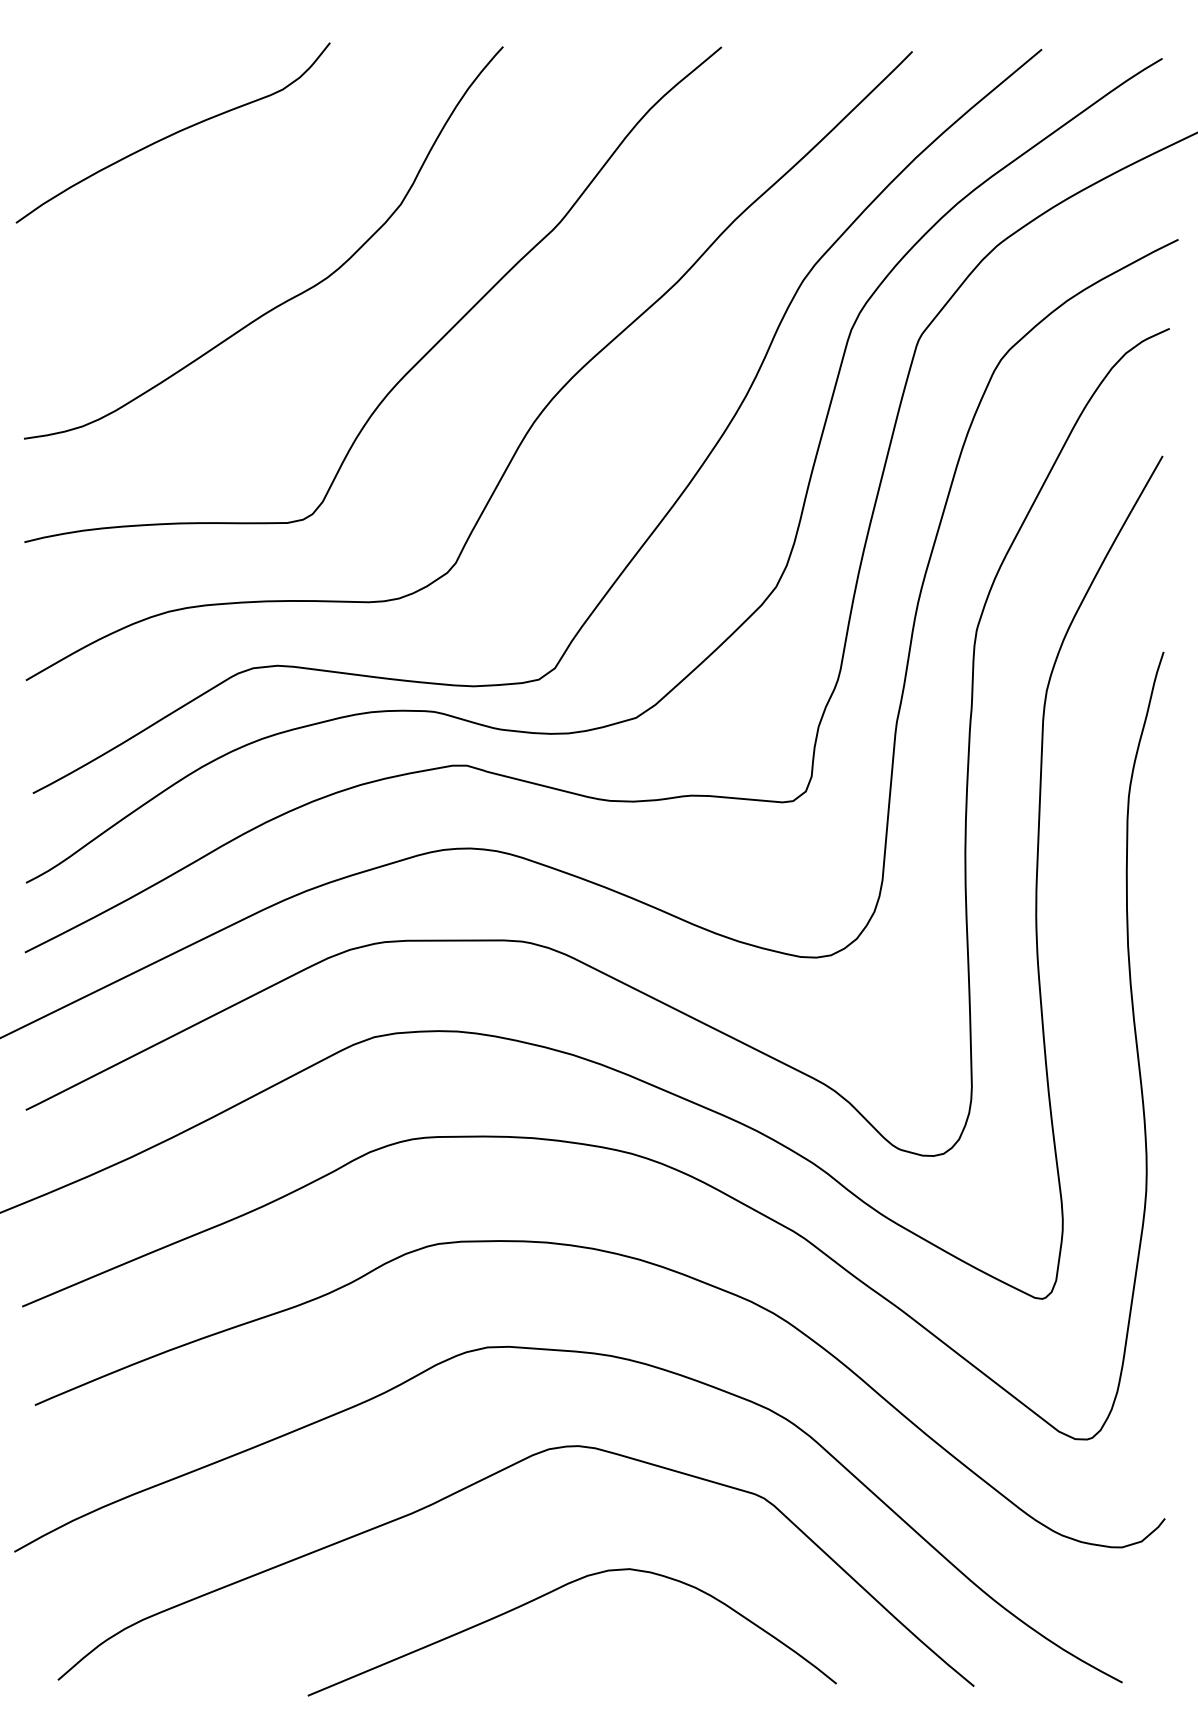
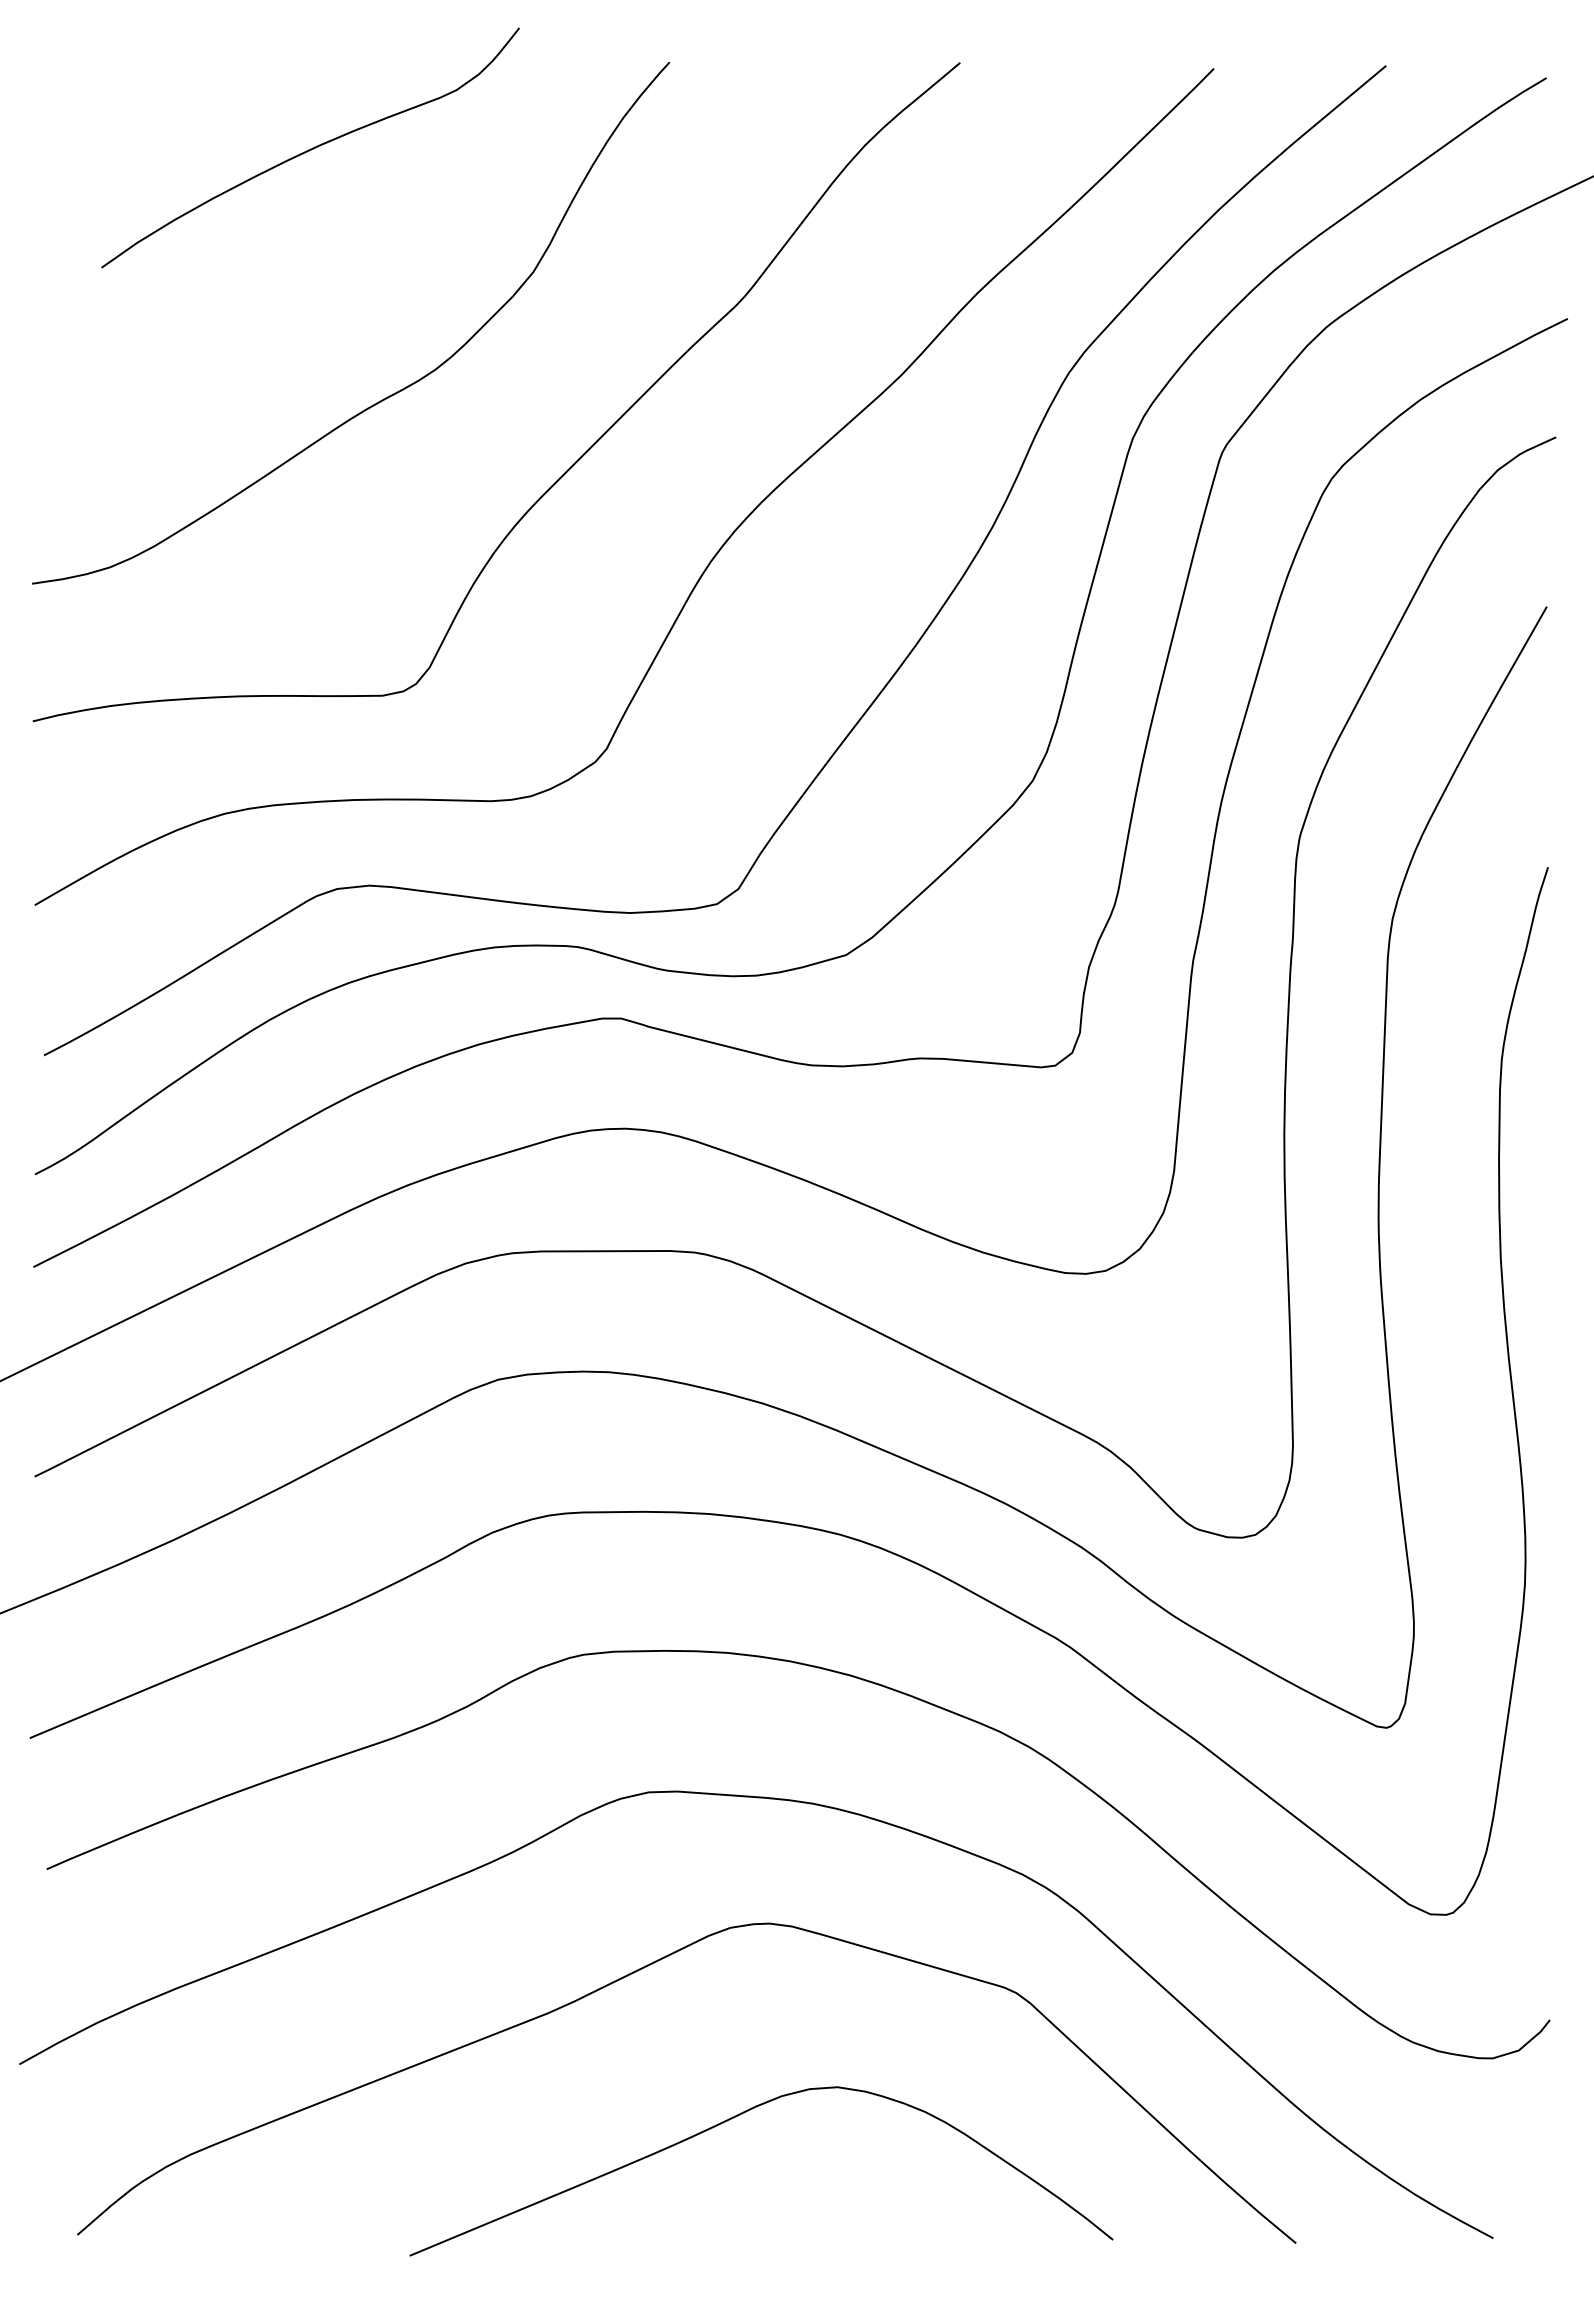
curve: (173, 133) -> (310, 148), moved

